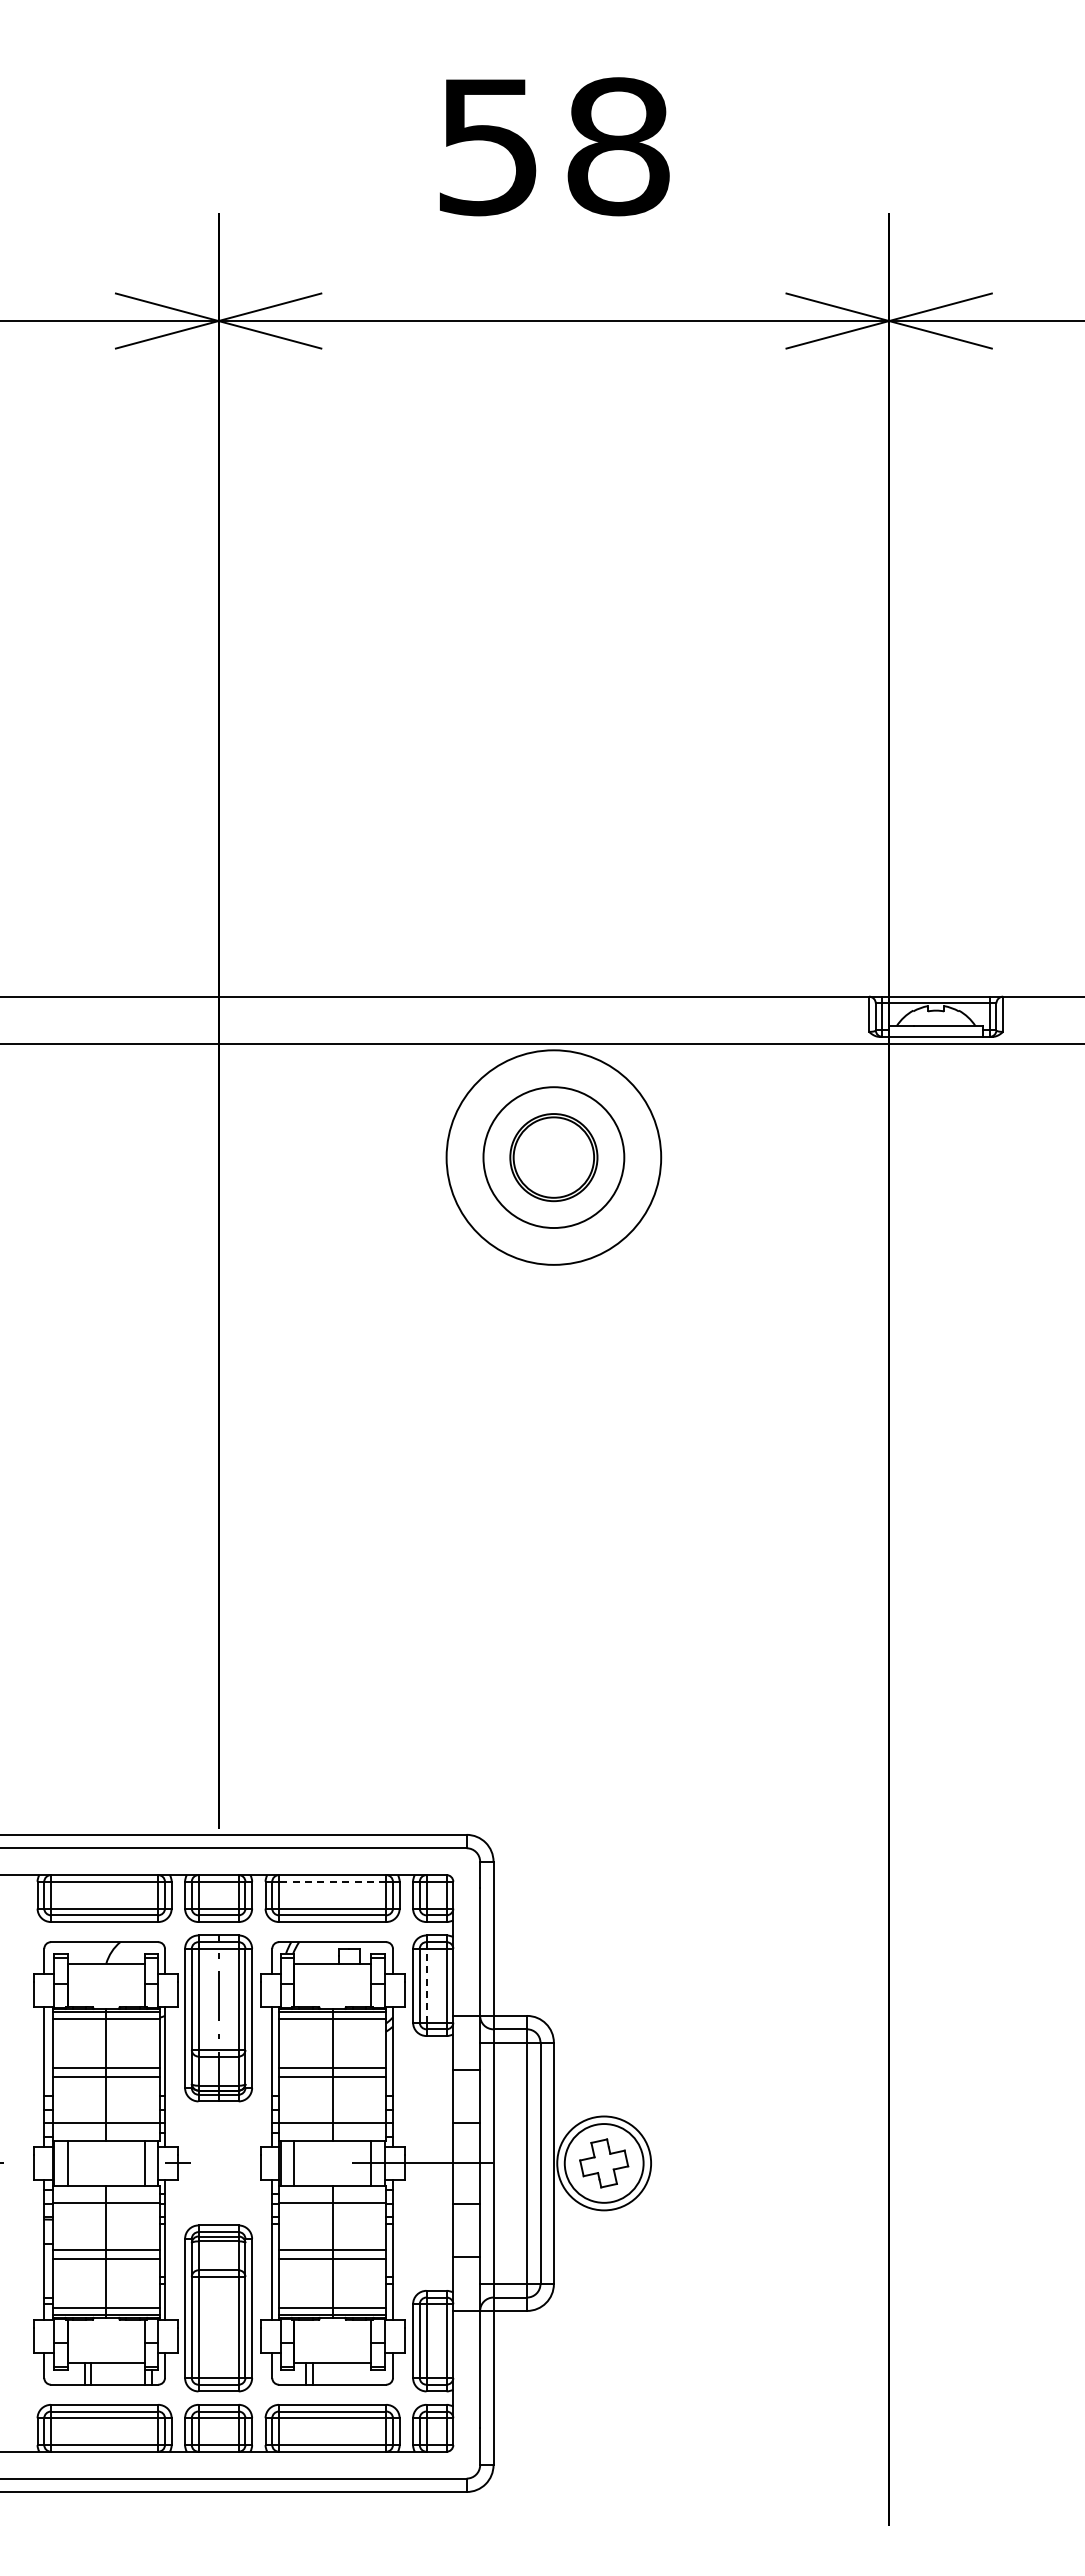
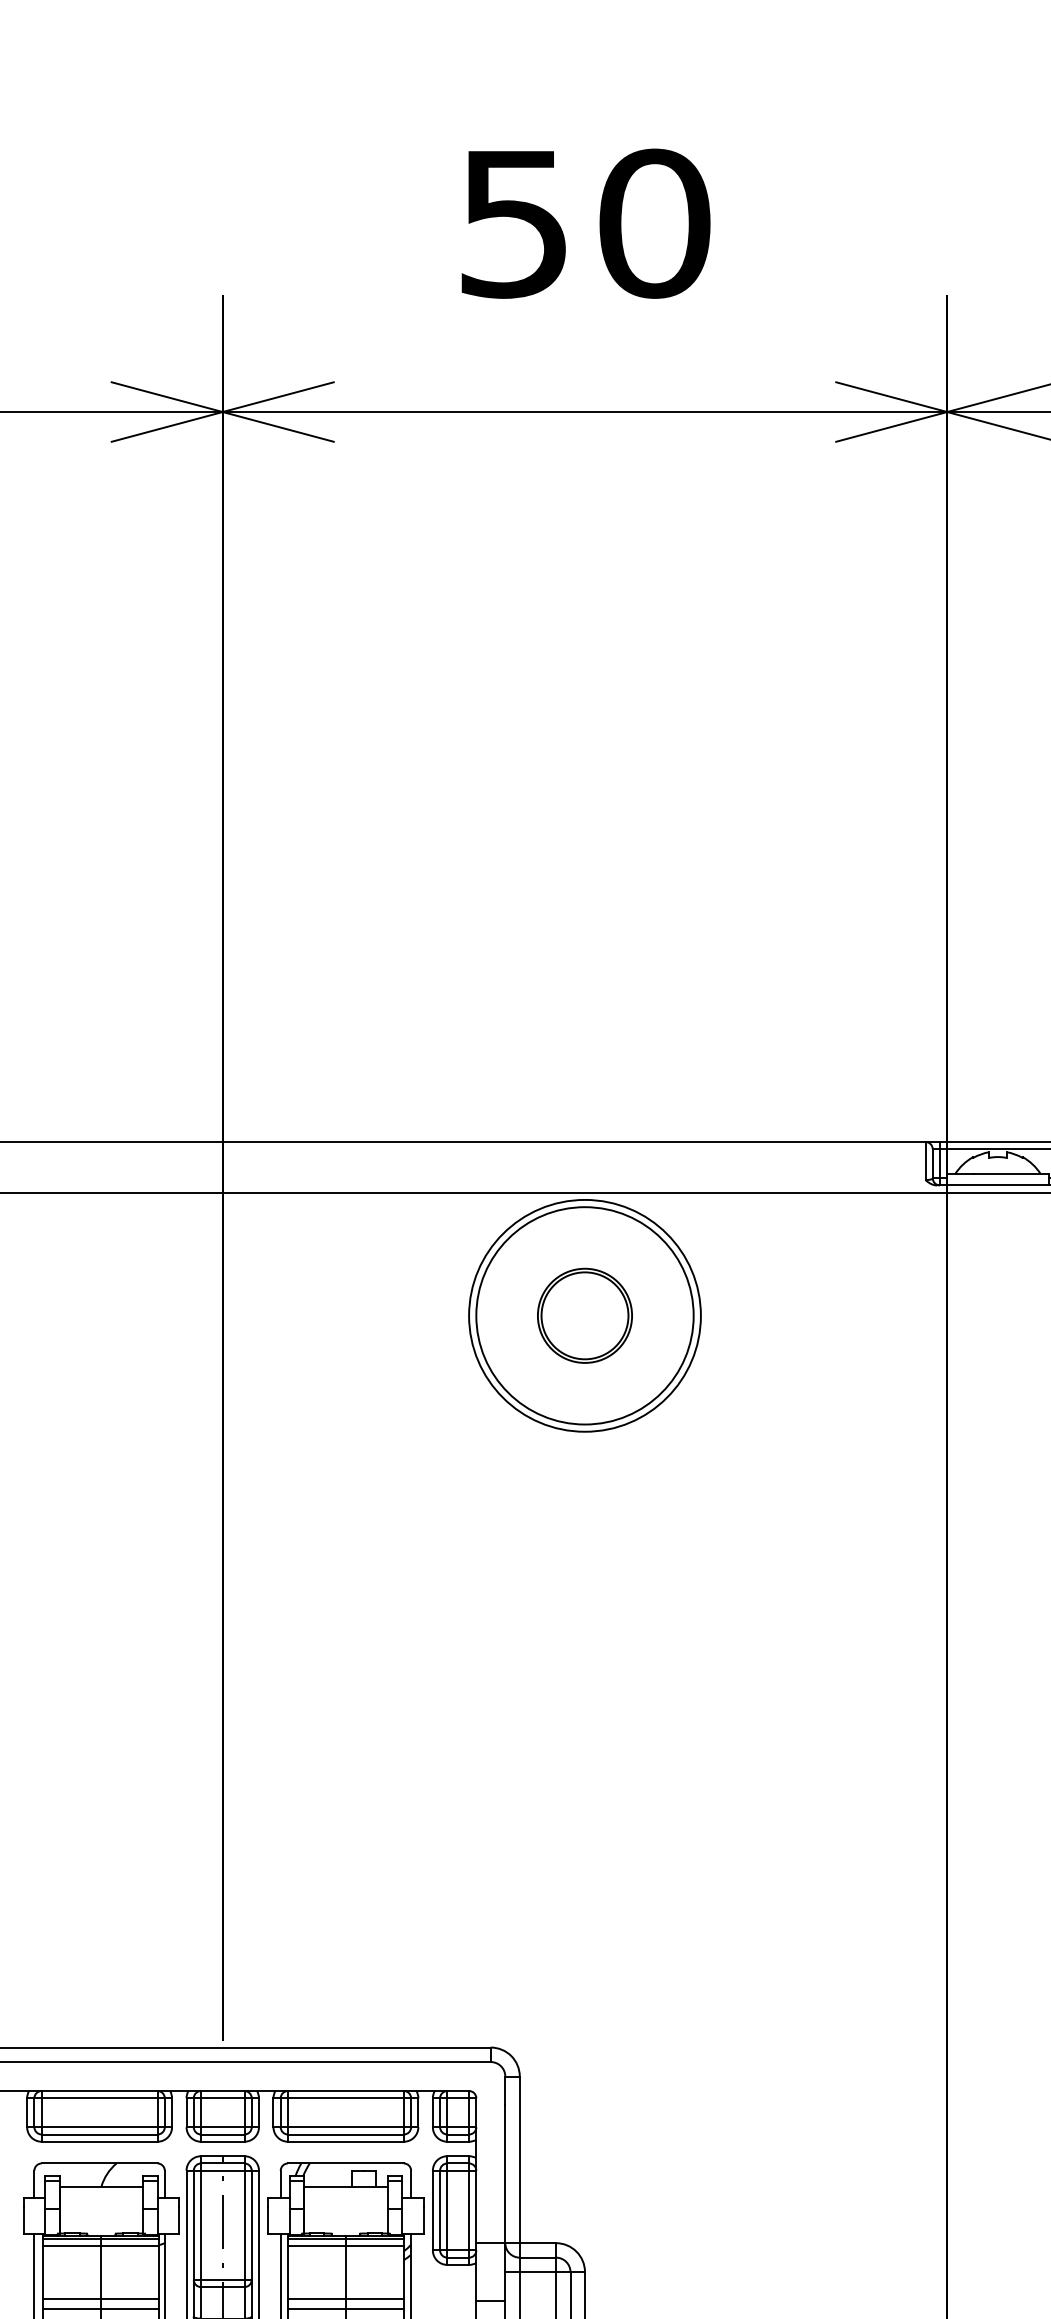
text: (618, 146) -> (654, 223), 58 -> 50
circle: (553, 1157) -> (584, 1315), size x1.43
line: (332, 1881) -> (345, 2097), dashed -> solid
line: (426, 1985) -> (447, 2210), dashed -> solid

